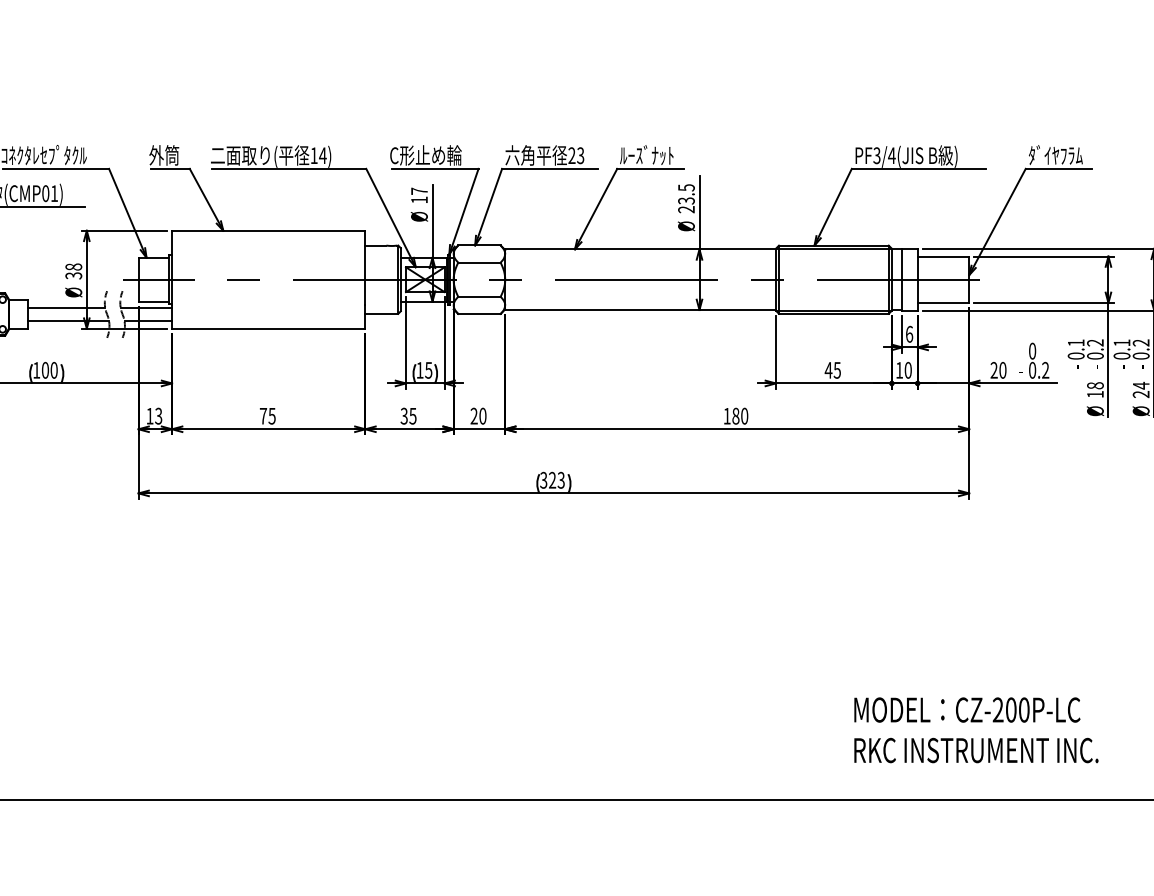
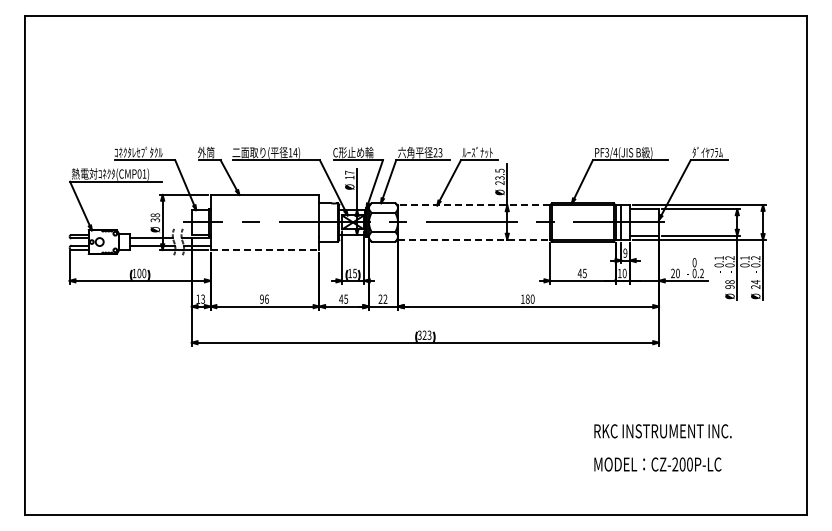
line: (639, 249) -> (473, 205), solid -> dashed
line: (641, 309) -> (474, 239), solid -> dashed
line: (269, 329) -> (265, 250), solid -> dashed
text: (909, 333) -> (625, 252), 6 -> 9
text: (1094, 393) -> (729, 286), 18 -> 98
text: (267, 414) -> (264, 298), 75 -> 96
text: (404, 414) -> (341, 298), 35 -> 45
text: (482, 414) -> (385, 298), 20 -> 22
text: (975, 750) -> (662, 431), moved

